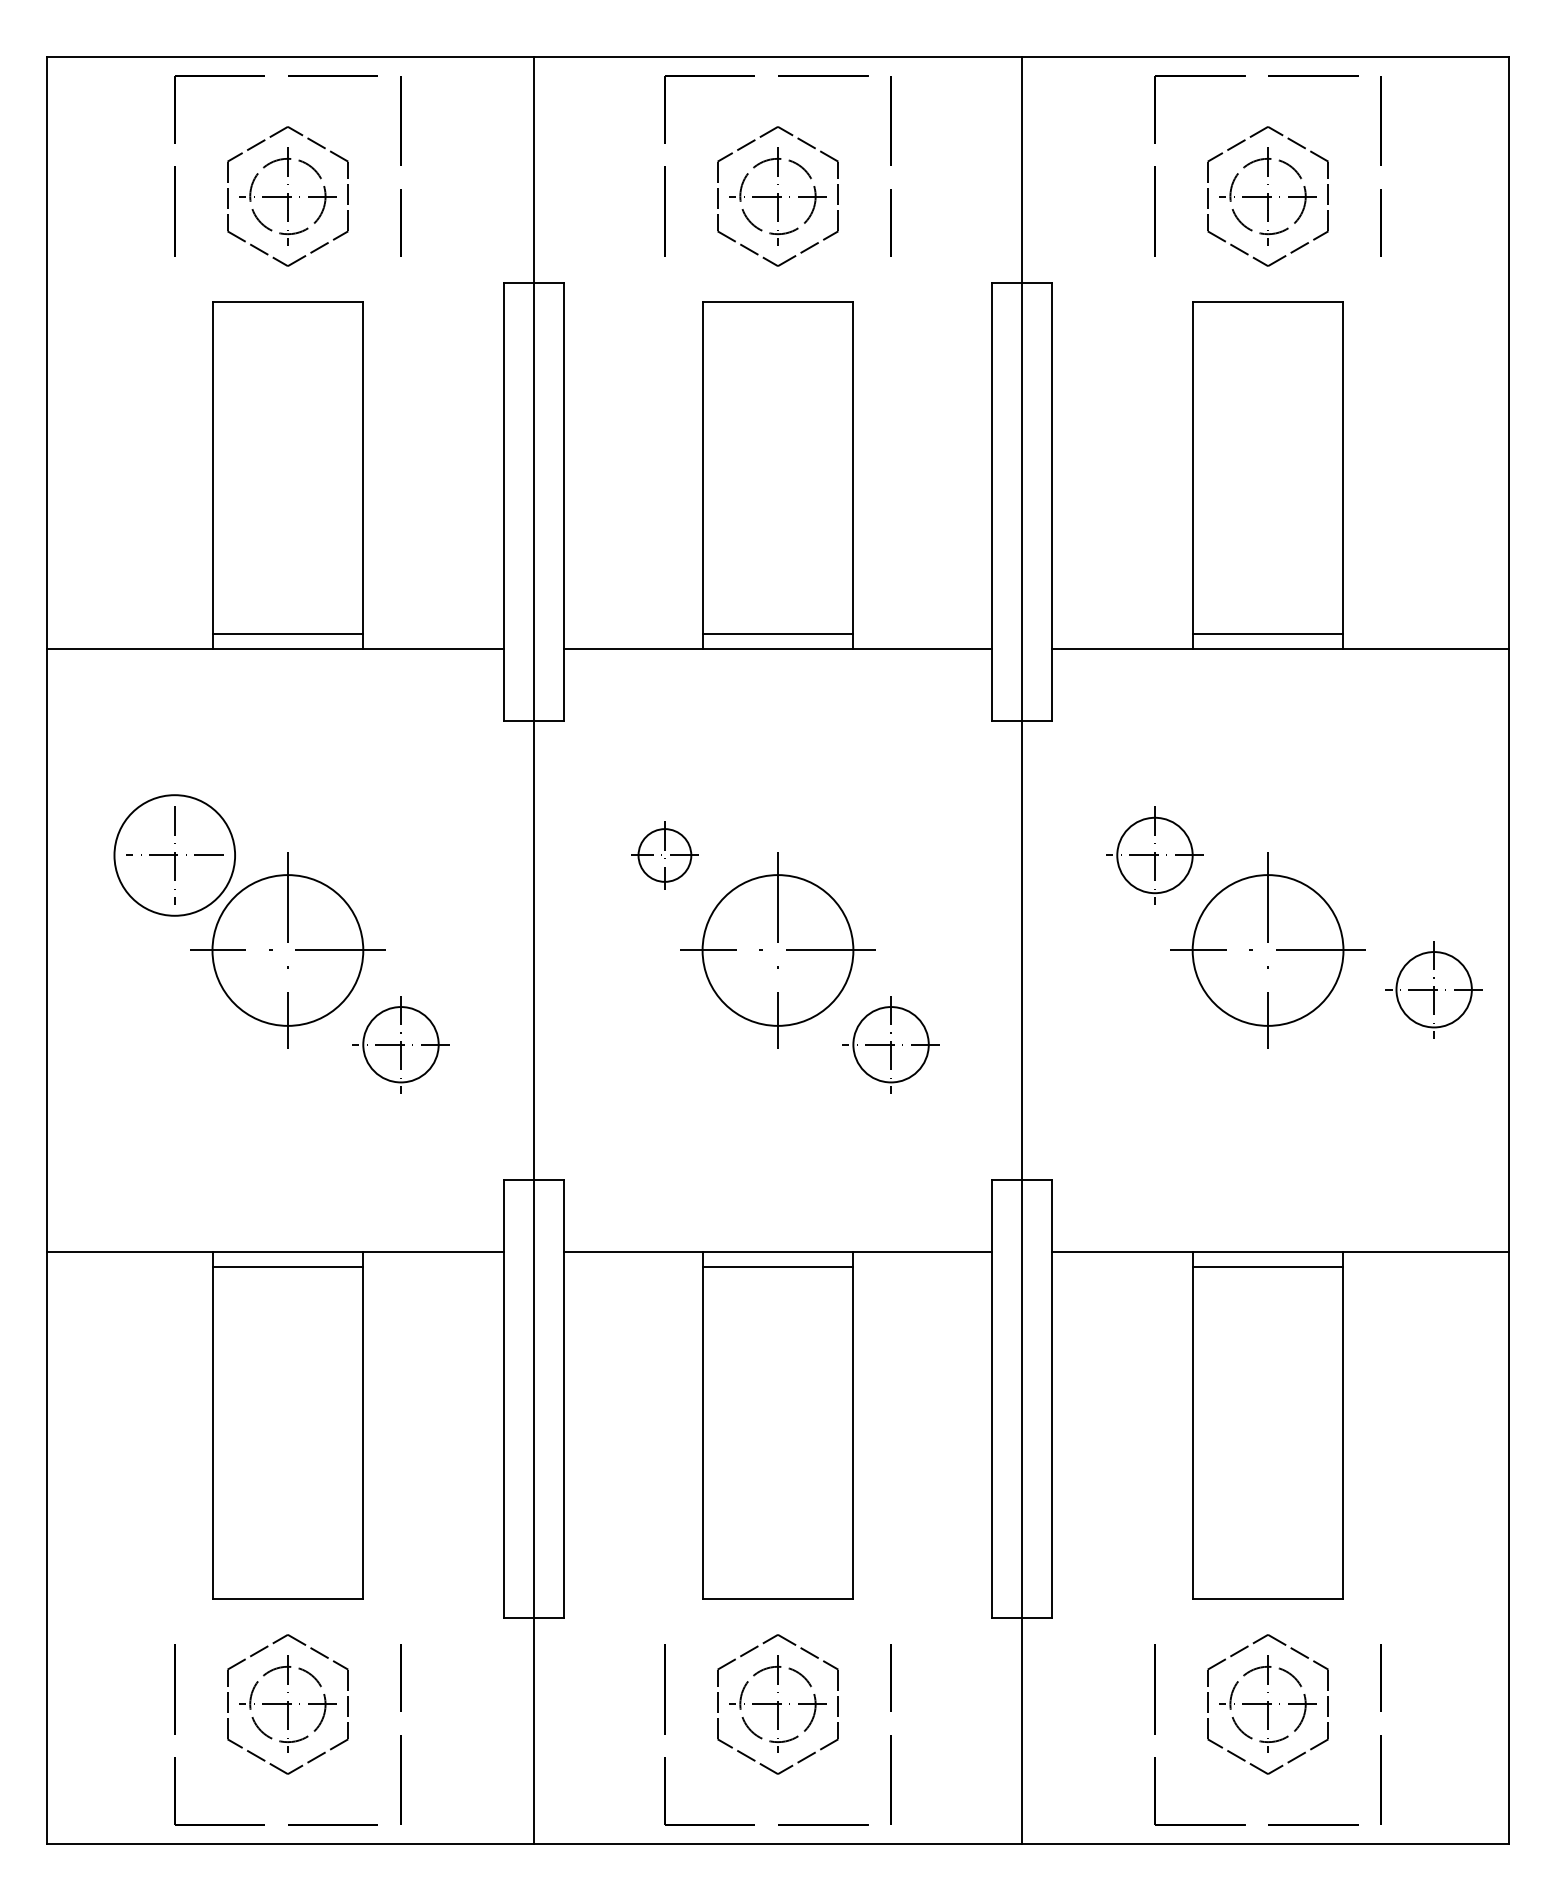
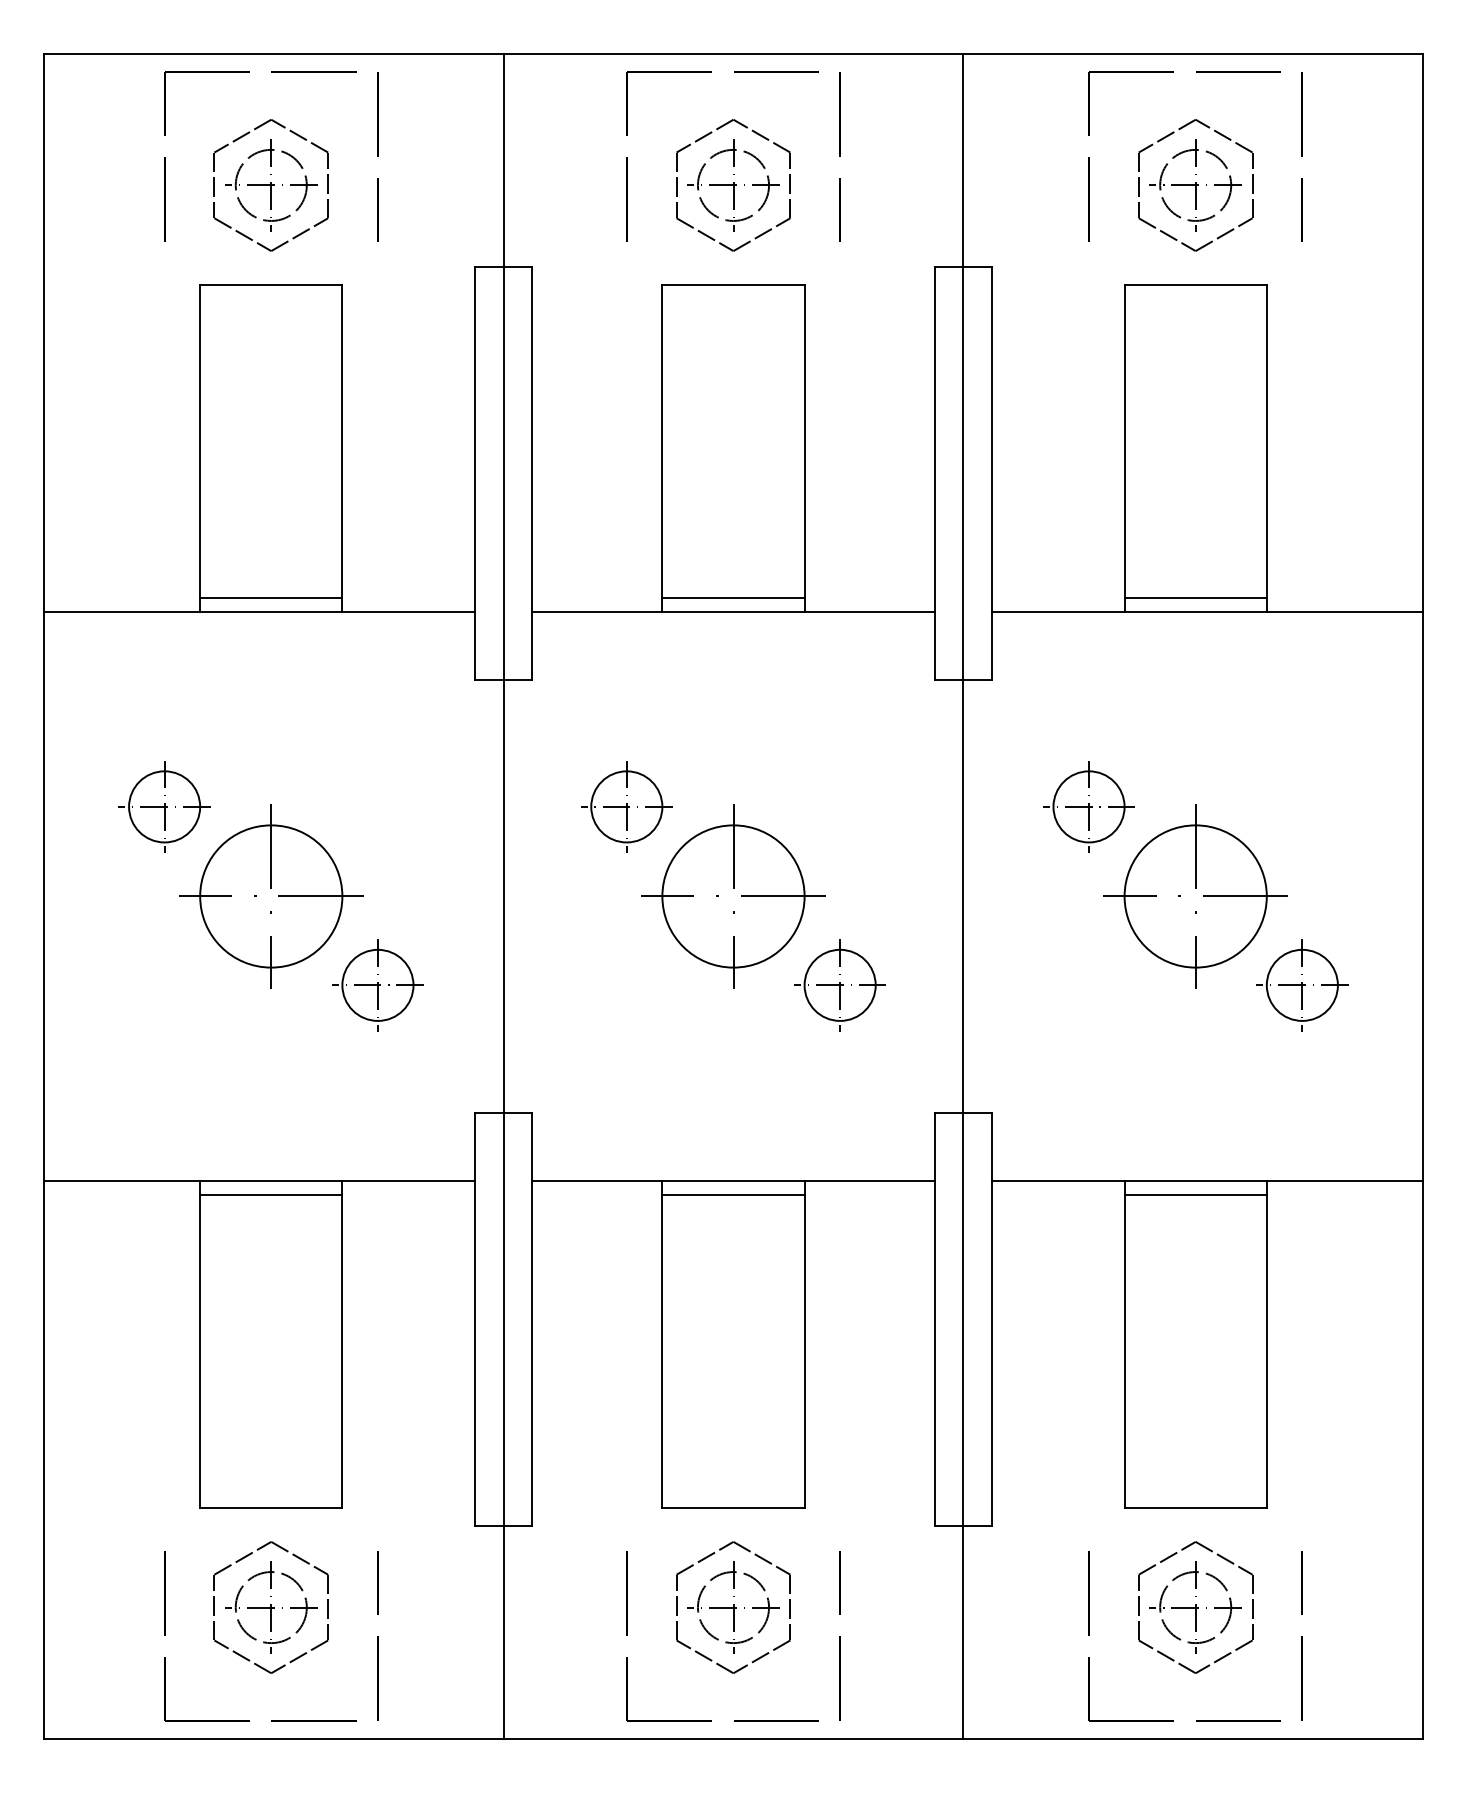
circle: (174, 855) -> (164, 806), size x0.62
part: (664, 855) -> (626, 806), size x1.43
part: (1433, 989) -> (1301, 985), moved

